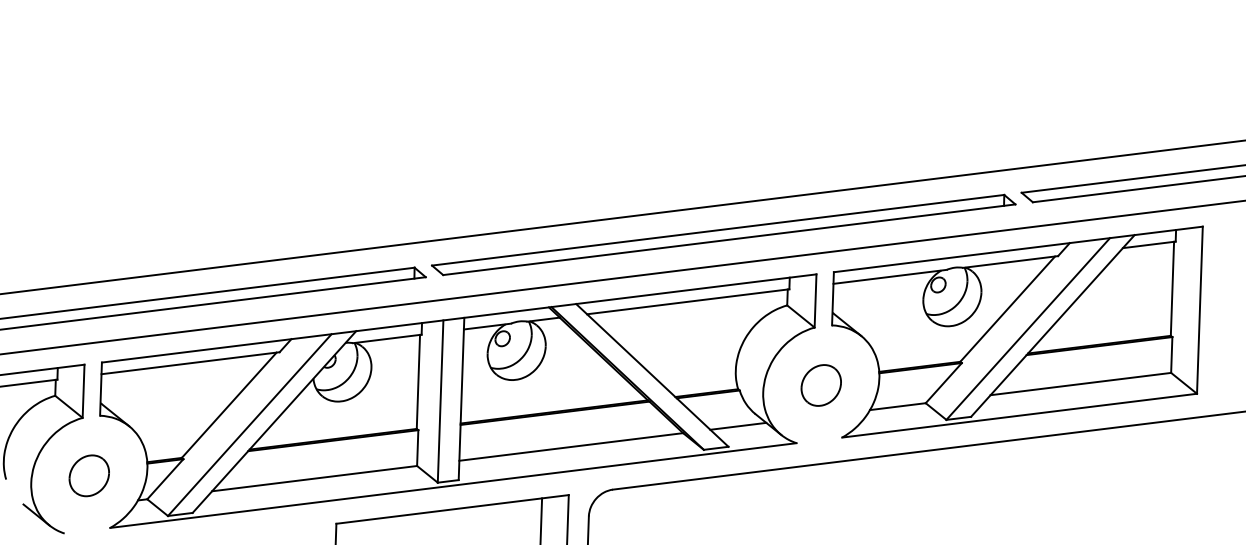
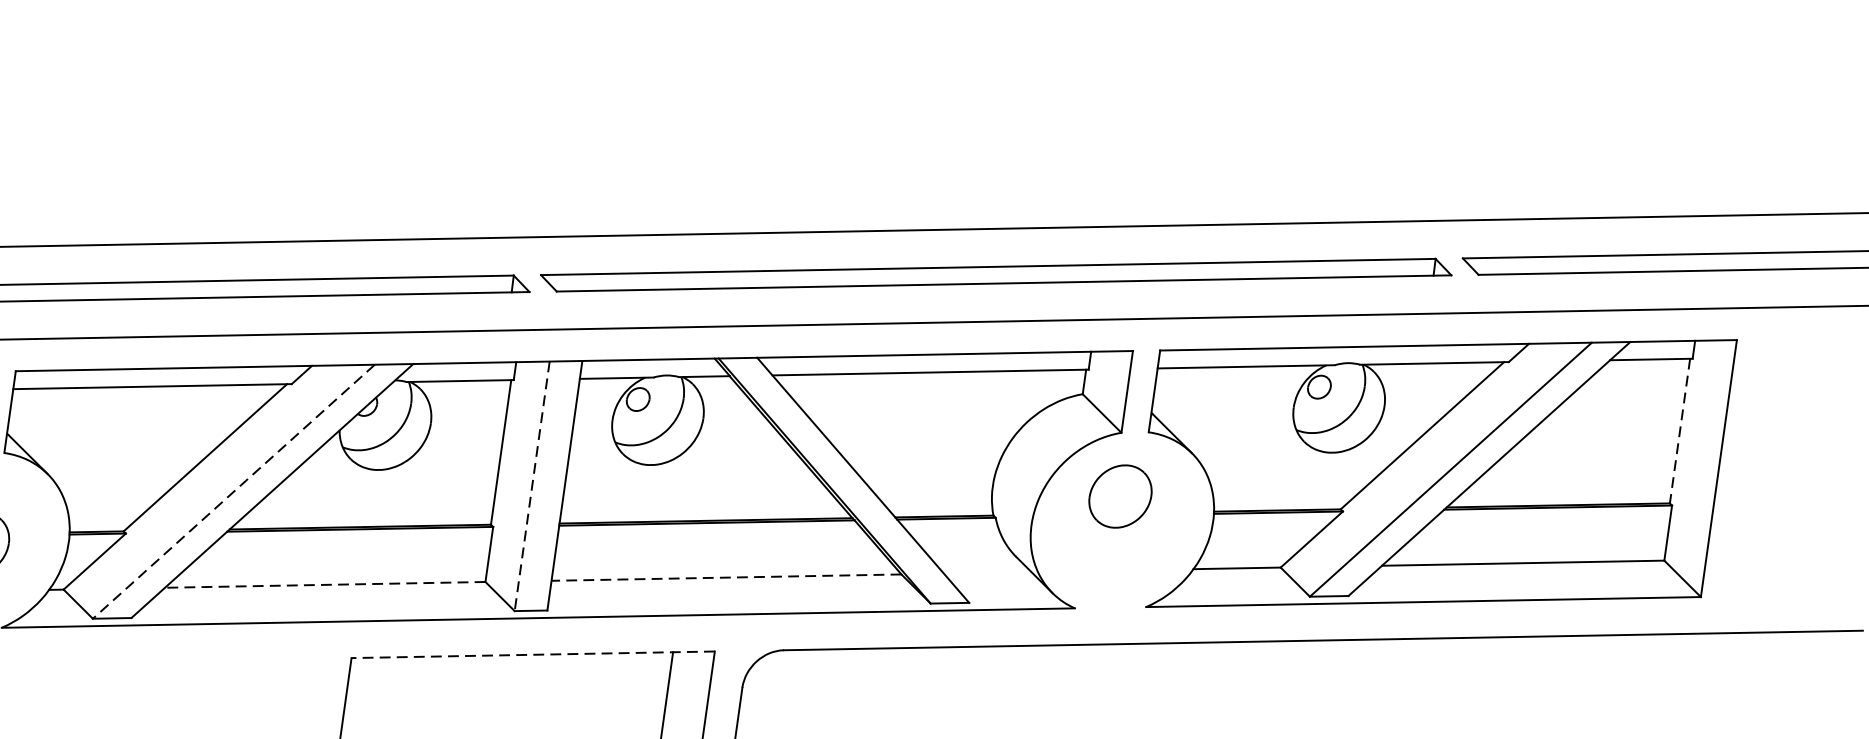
line: (1172, 289) -> (1679, 432), solid -> dashed
part: (820, 385) -> (1119, 496), moved
line: (440, 402) -> (531, 487), solid -> dashed
line: (249, 425) -> (233, 492), solid -> dashed
line: (738, 425) -> (988, 571), removed
line: (571, 446) -> (726, 576), solid -> dashed
line: (314, 478) -> (325, 584), solid -> dashed
line: (452, 509) -> (533, 654), solid -> dashed

